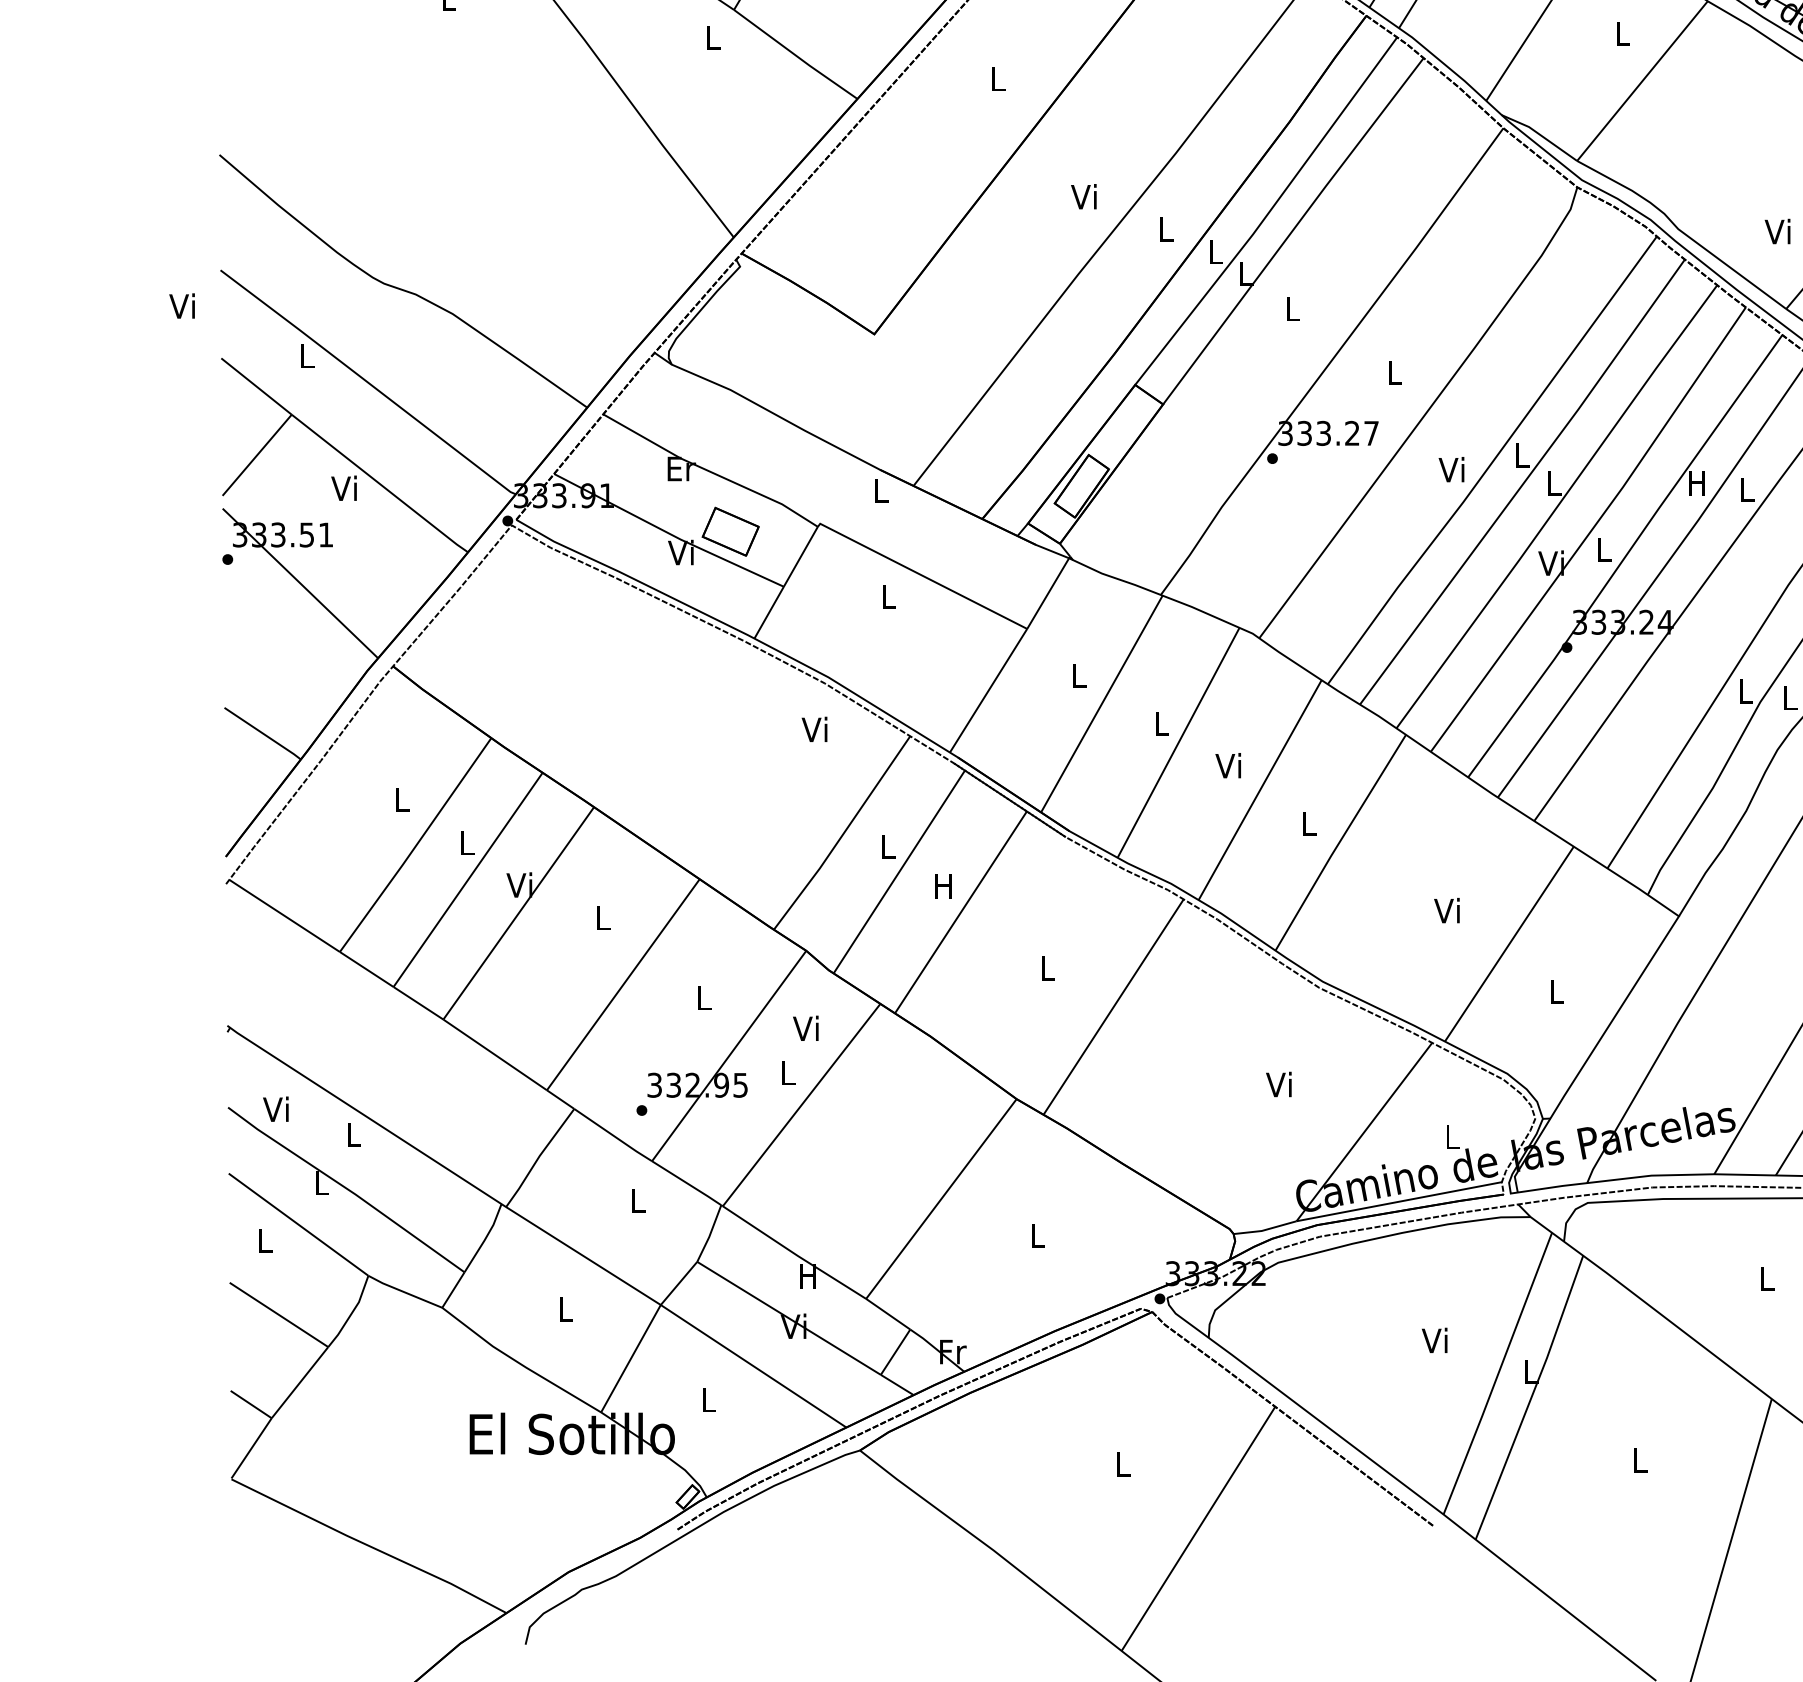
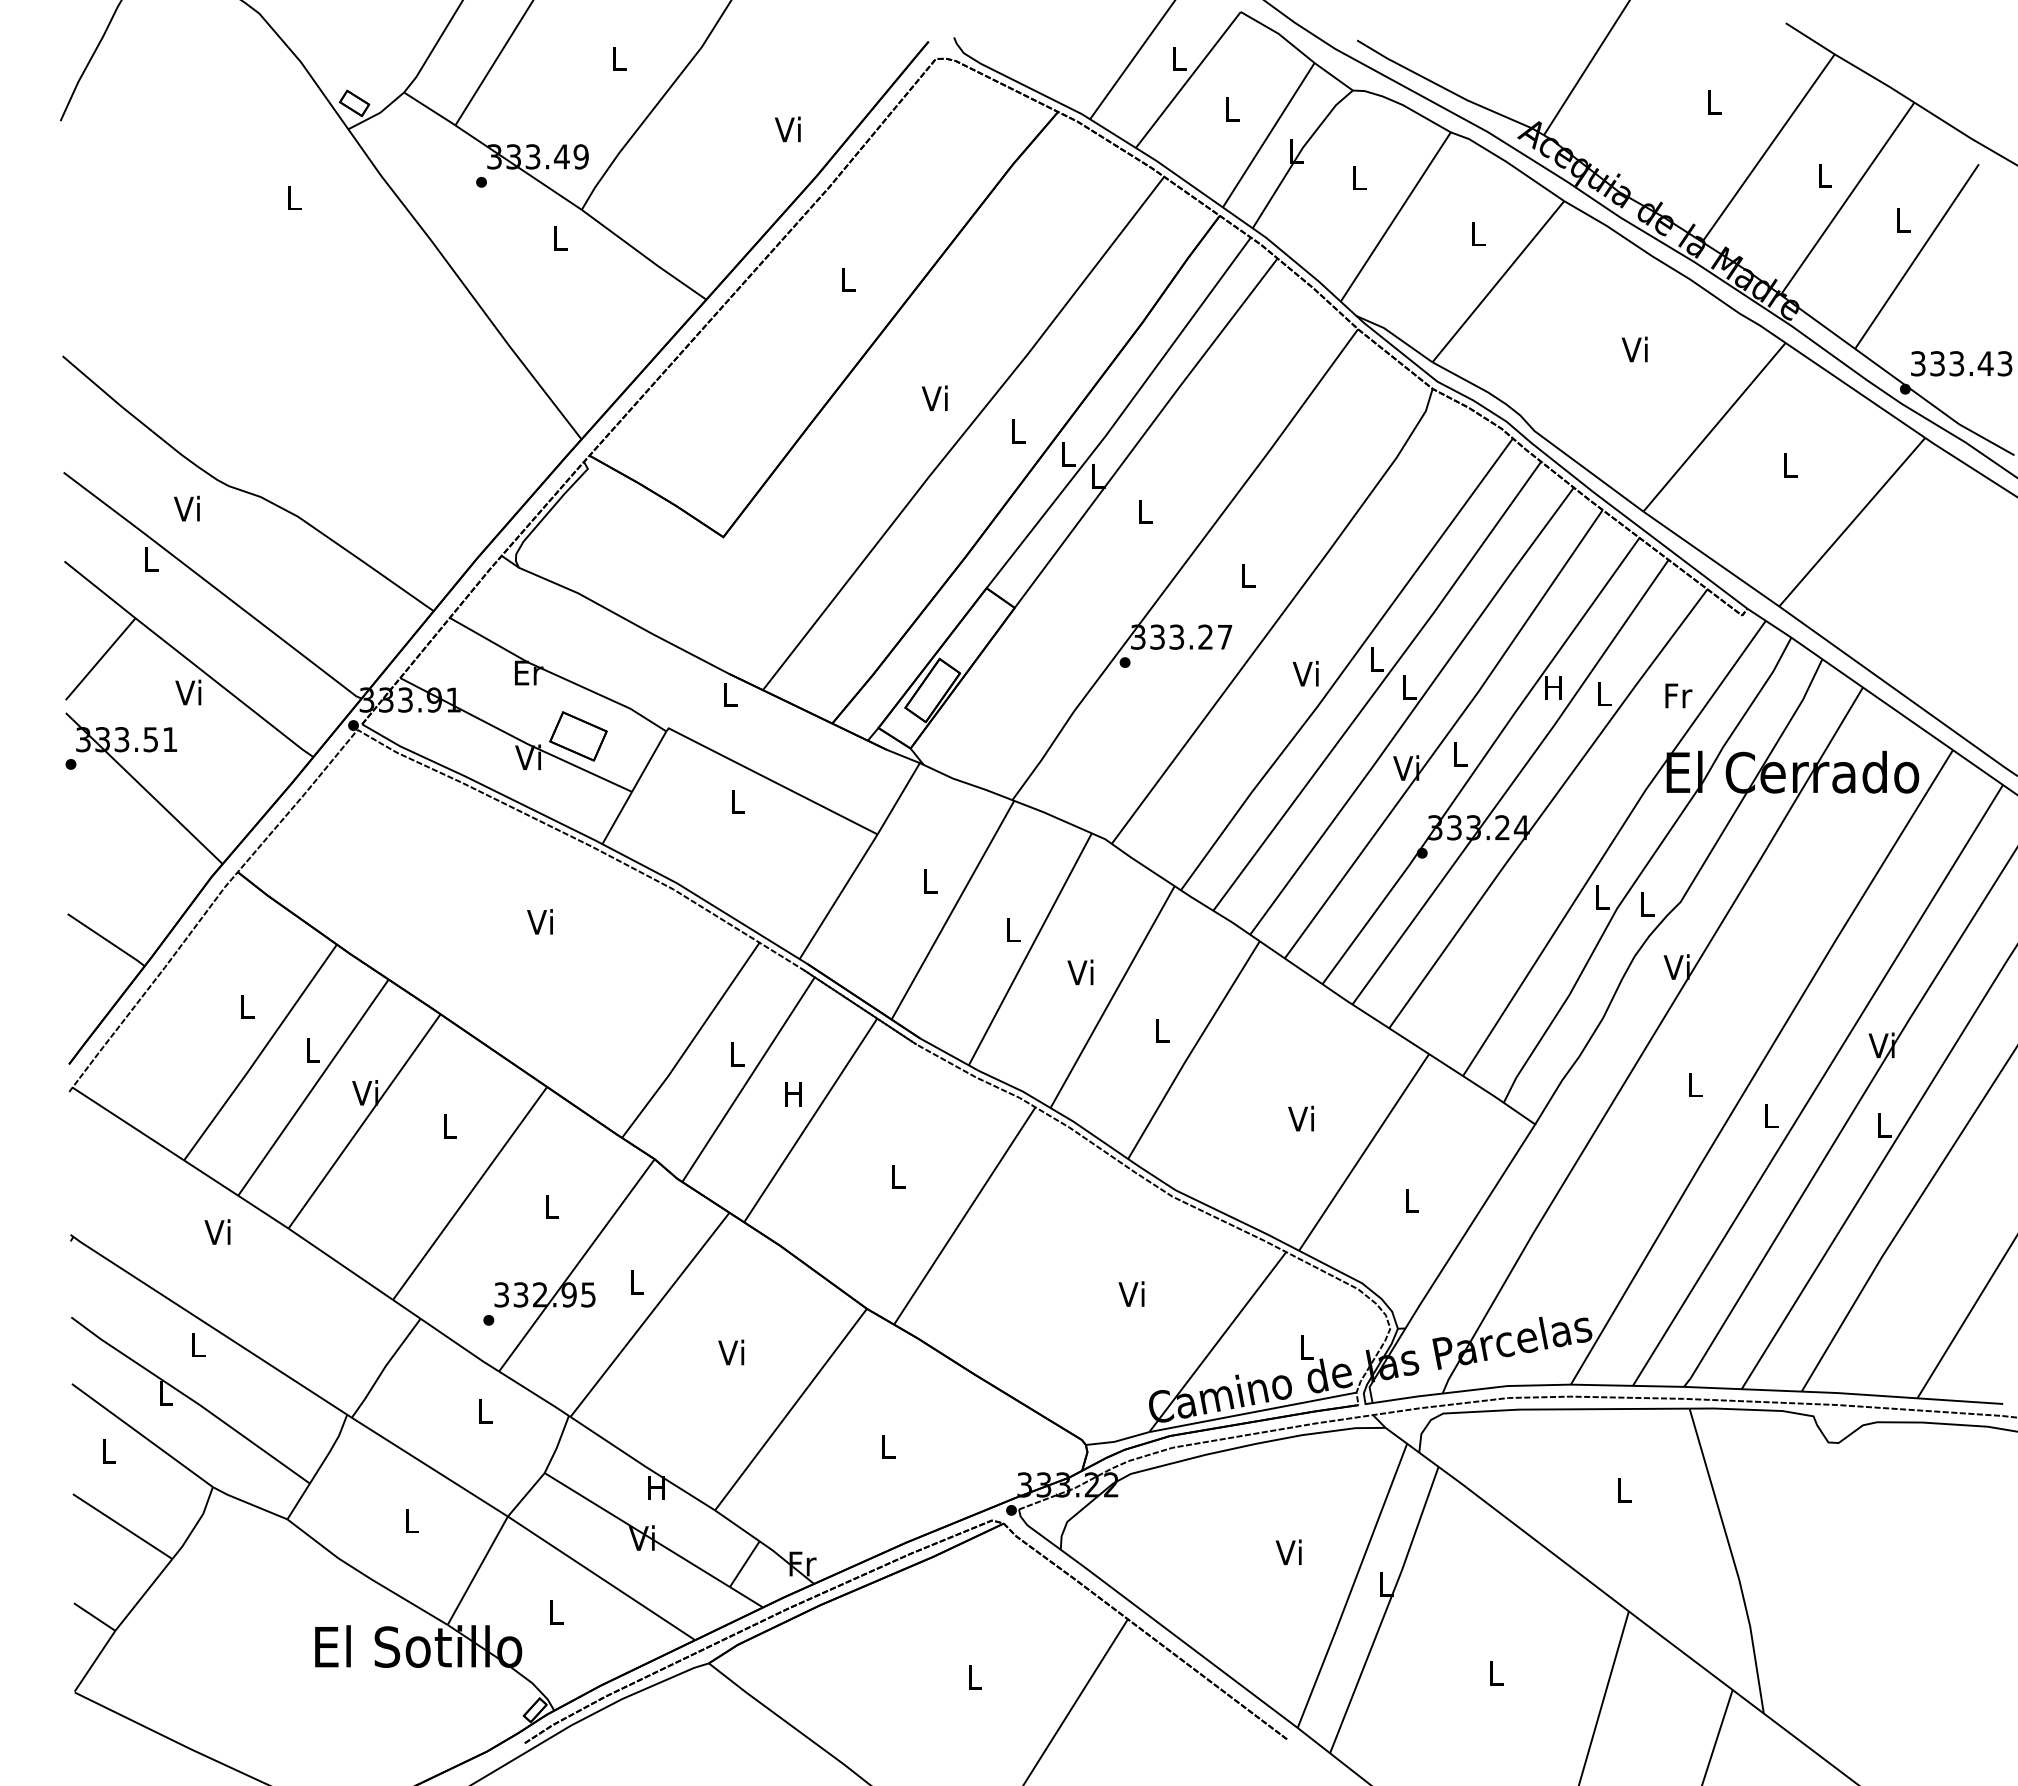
text: (1777, 231) -> (1634, 349), moved
text: (181, 305) -> (186, 508), moved
text: (814, 729) -> (539, 921), moved
text: (806, 1028) -> (731, 1352), moved
text: (275, 1108) -> (217, 1231), moved

